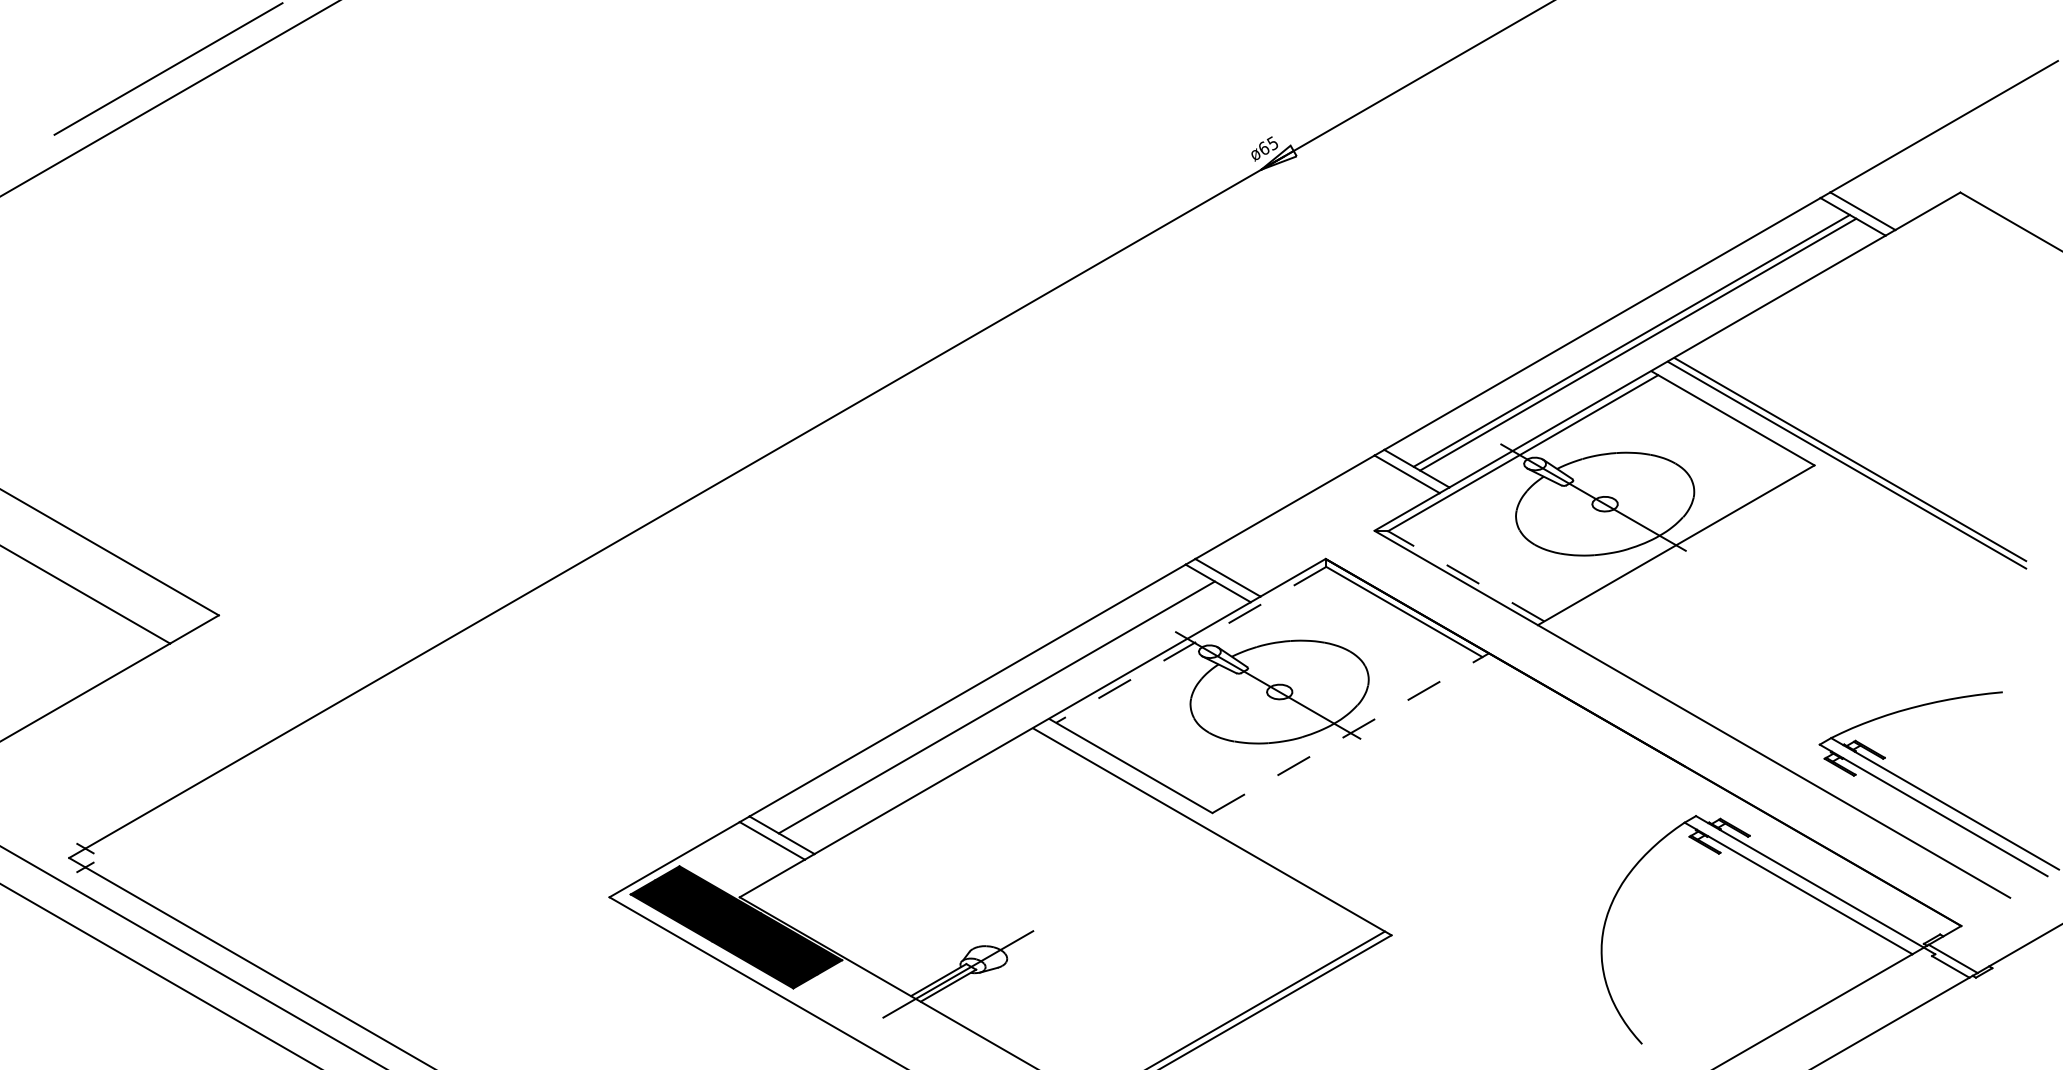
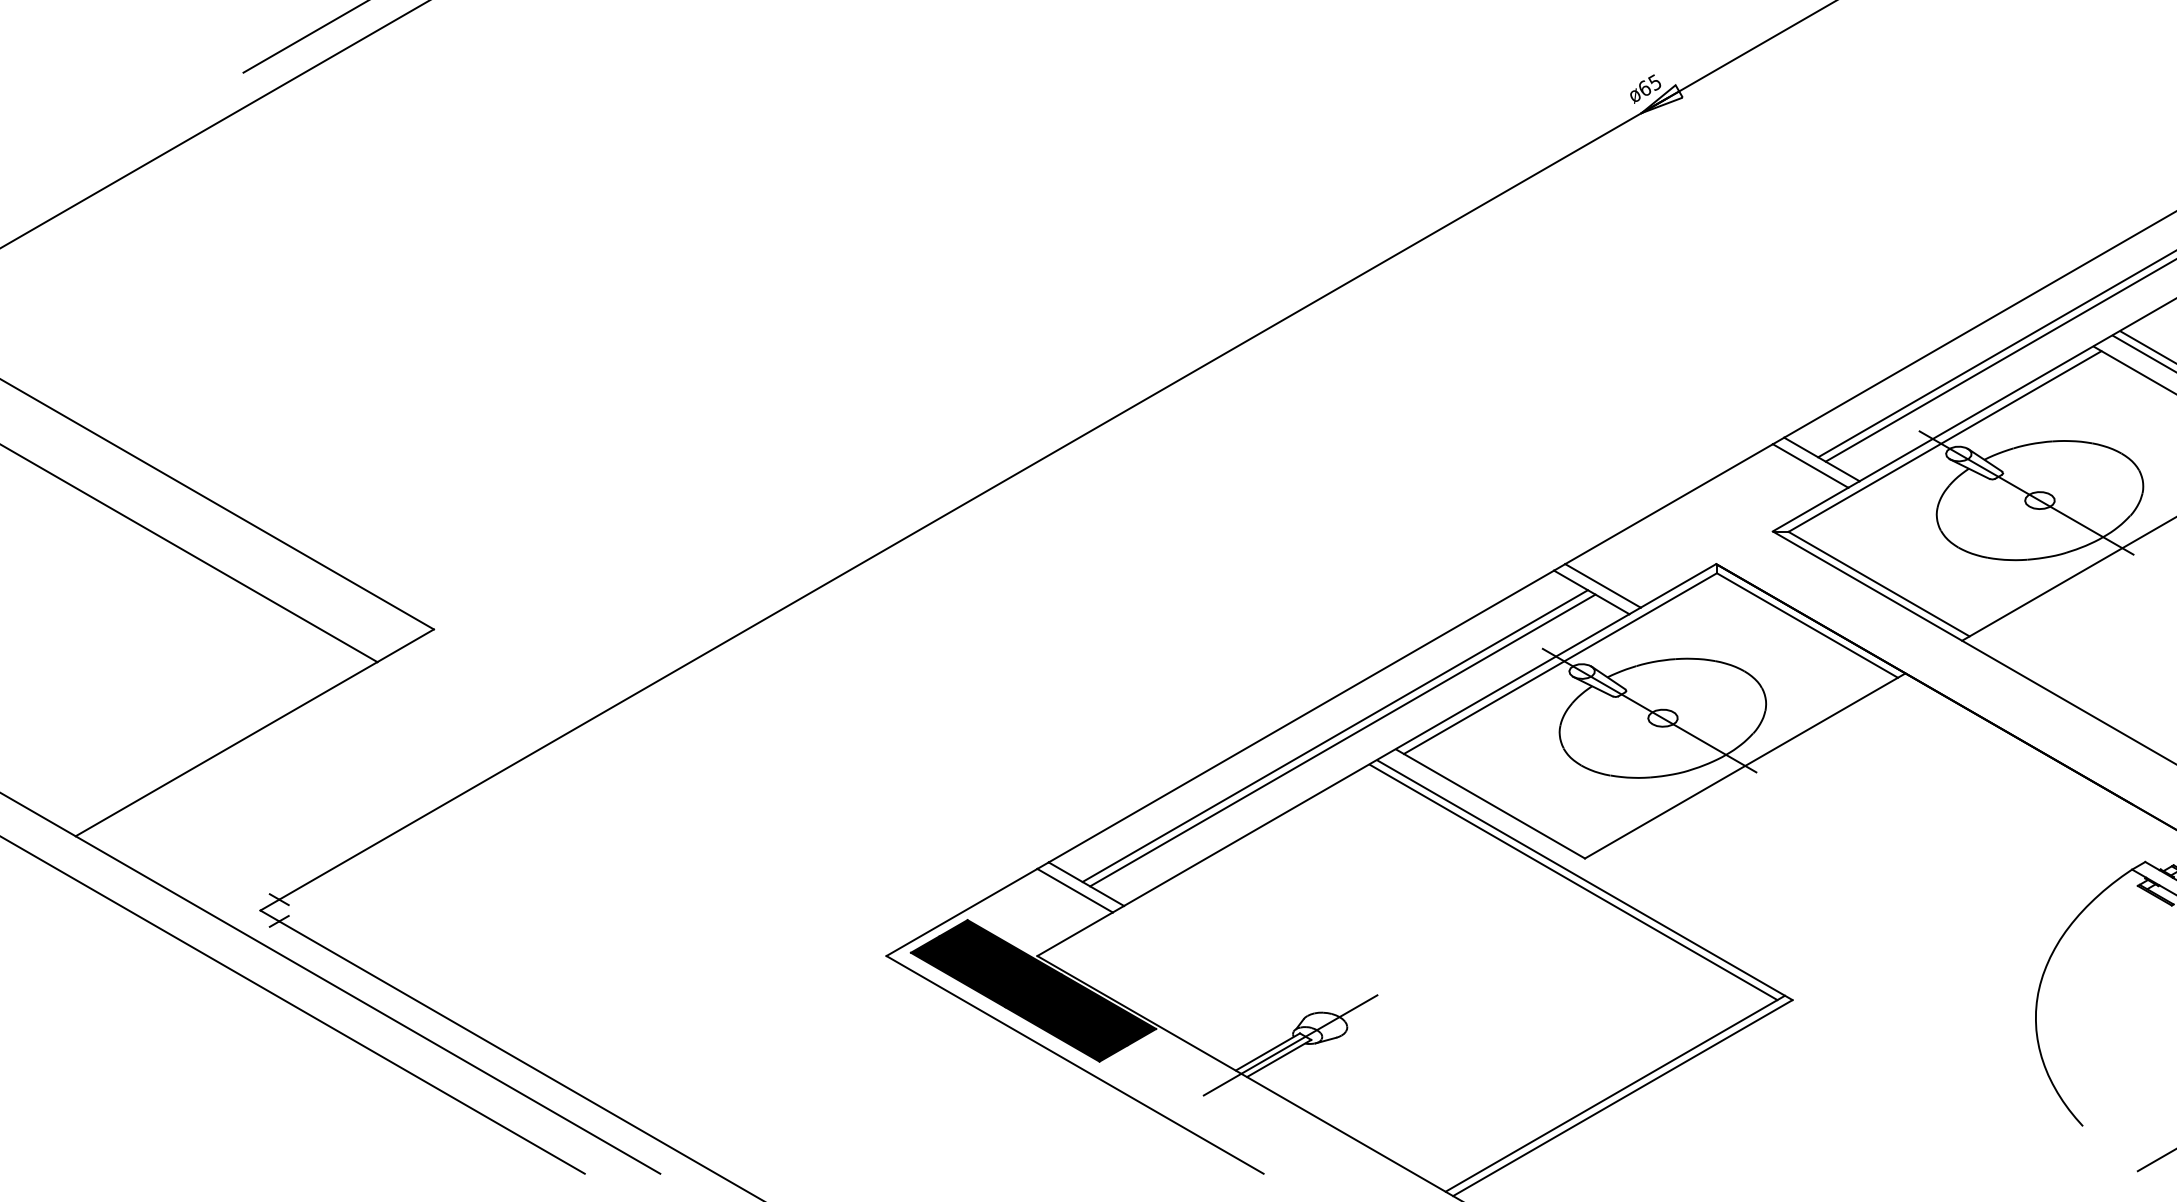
line: (1465, 576) -> (1878, 584), dashed -> solid
line: (1191, 644) -> (1560, 663), dashed -> solid
line: (1003, 711) -> (1342, 740), added
line: (1350, 733) -> (1744, 766), dashed -> solid
line: (1202, 833) -> (1573, 882), added

